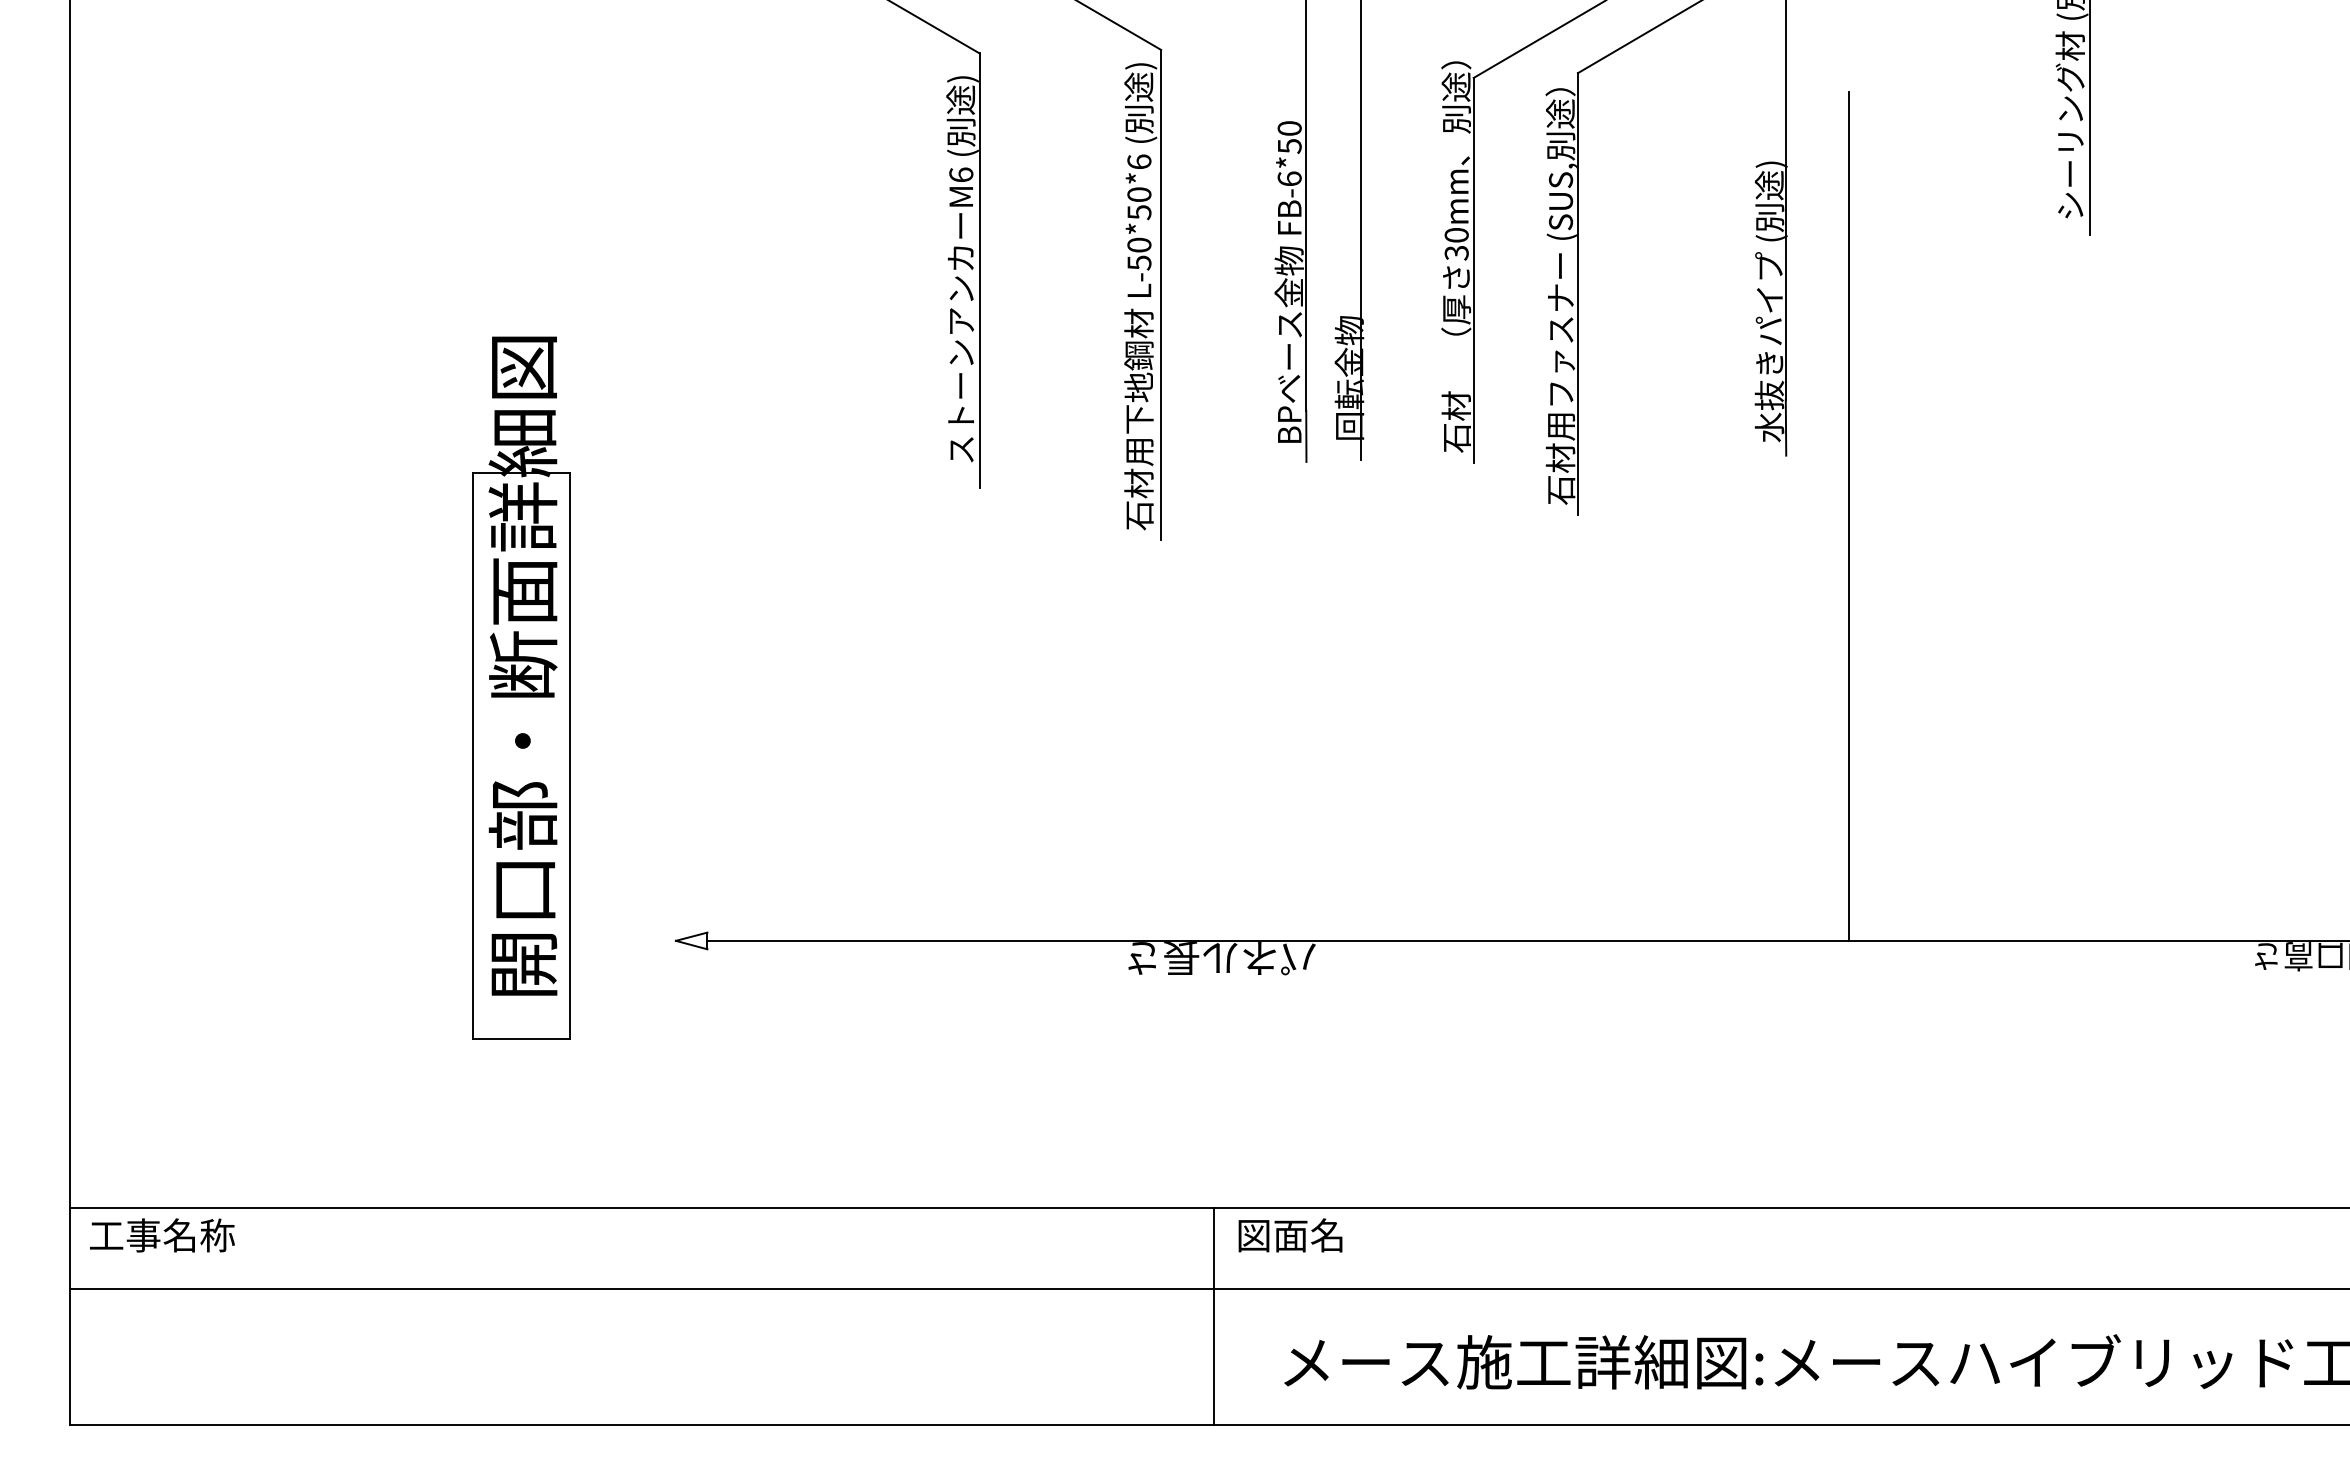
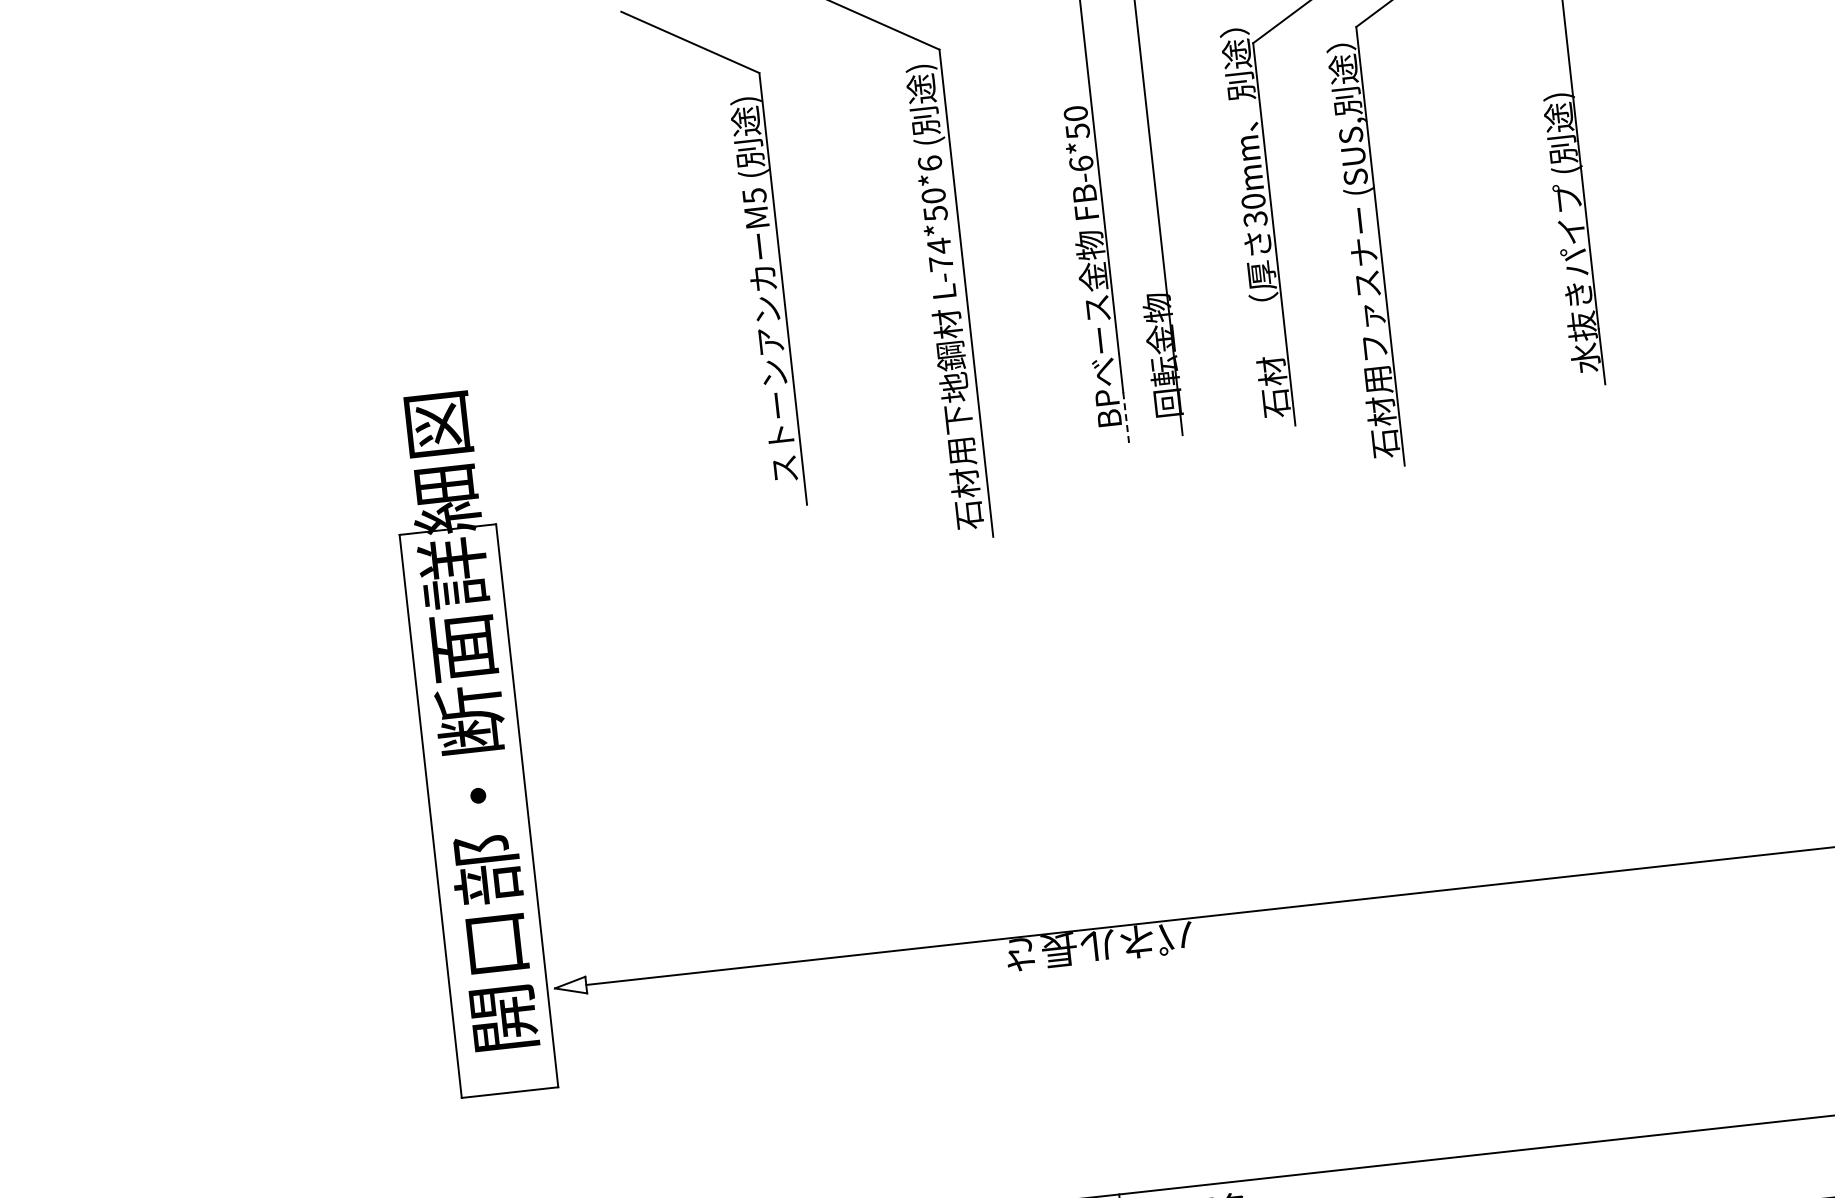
text: (961, 174) -> (754, 195), M6 -> M5
text: (1139, 253) -> (940, 254), L-50*50*6 -> L-74*50*6
line: (1306, 436) -> (1126, 417), solid -> dashed
line: (1848, 516) -> (1673, 437), removed
part: (521, 687) -> (471, 742), moved

